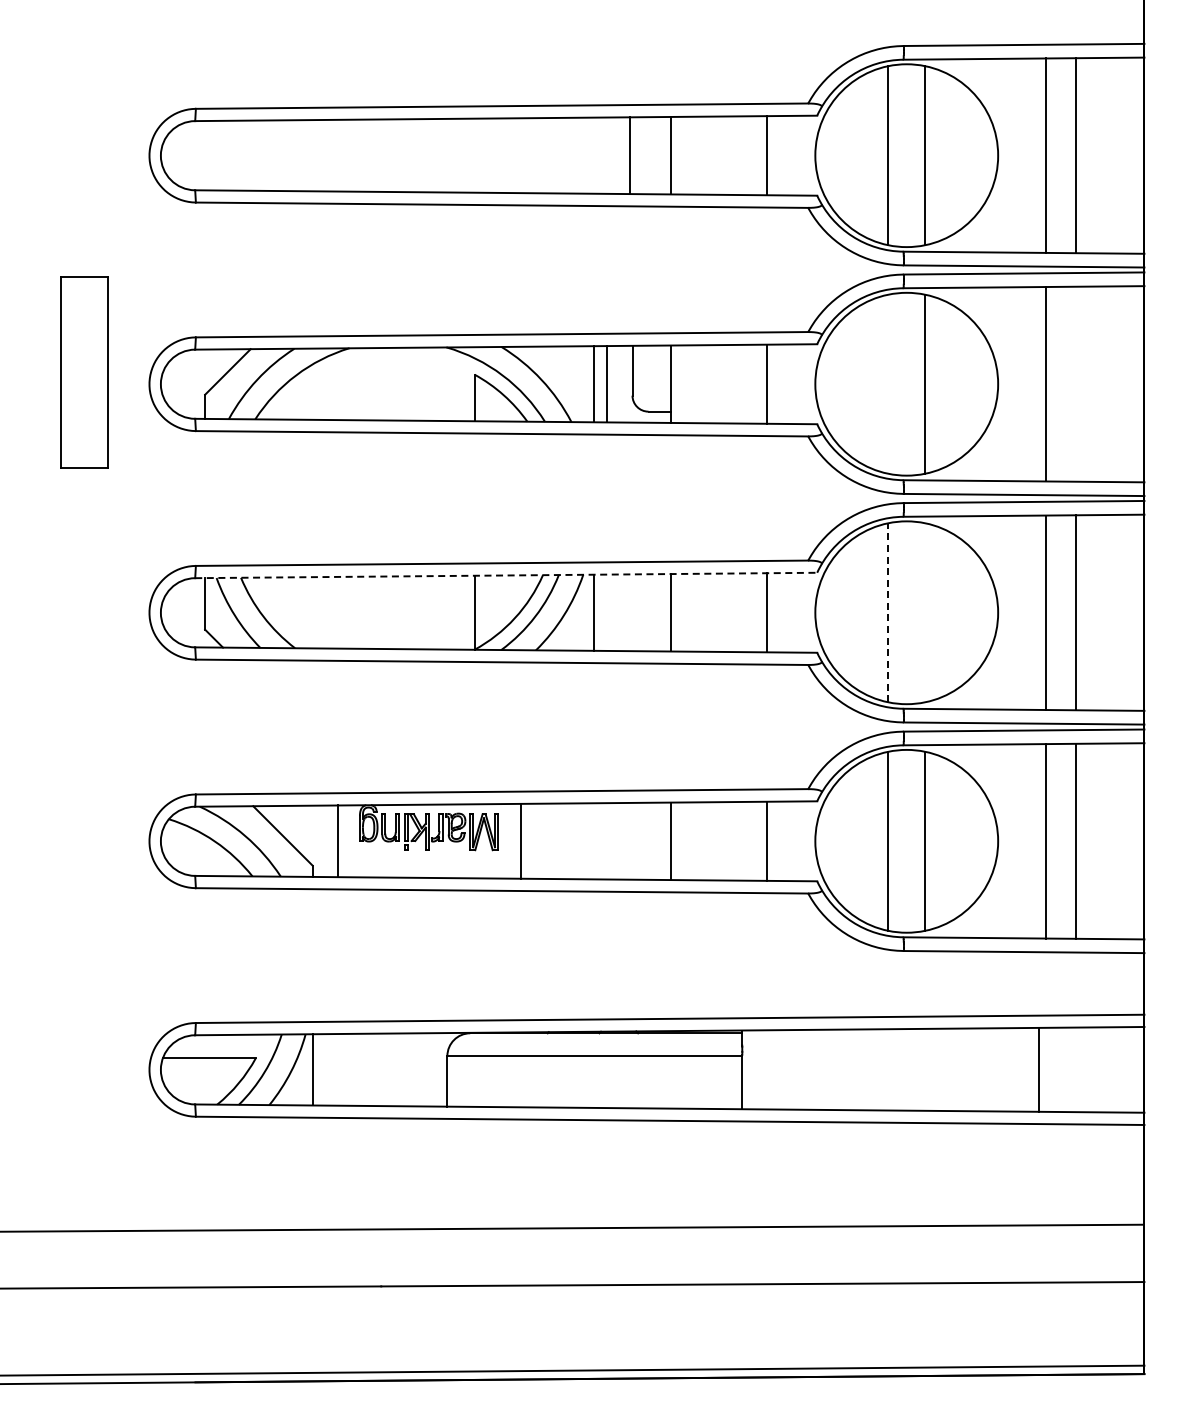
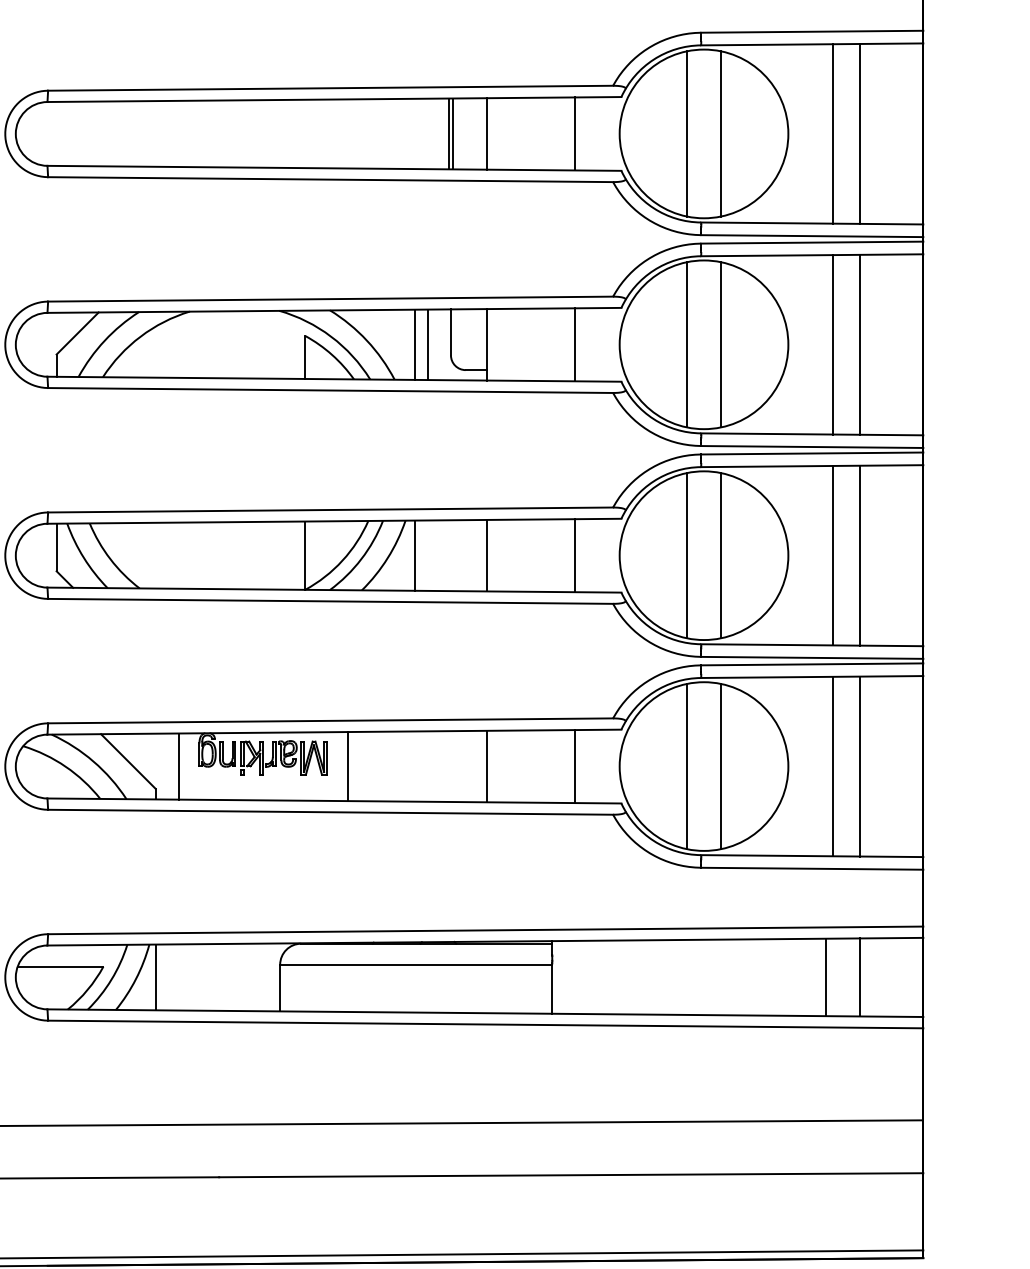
line: (634, 155) -> (452, 133), added
line: (888, 383) -> (687, 344), added
line: (1075, 383) -> (859, 344), added
line: (506, 575) -> (334, 521), dashed -> solid
line: (888, 612) -> (687, 555), dashed -> solid
line: (925, 612) -> (721, 555), added
line: (1075, 1069) -> (859, 977), added

